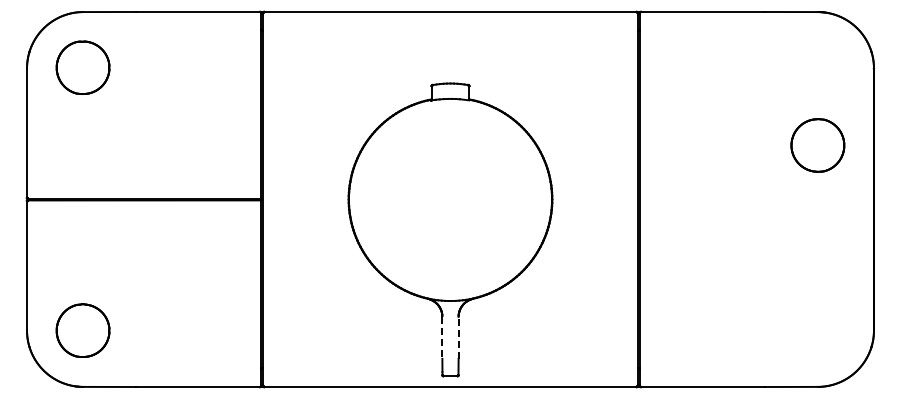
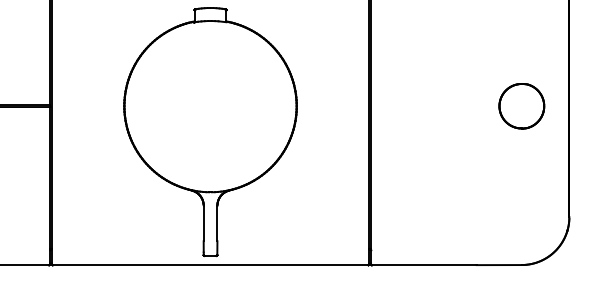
part: (817, 145) -> (521, 106), moved
line: (458, 337) -> (217, 223), dashed -> solid
line: (442, 338) -> (203, 224), dashed -> solid

